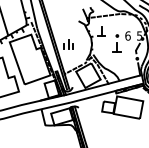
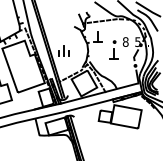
text: (127, 35) -> (125, 41), 6 -> 8

